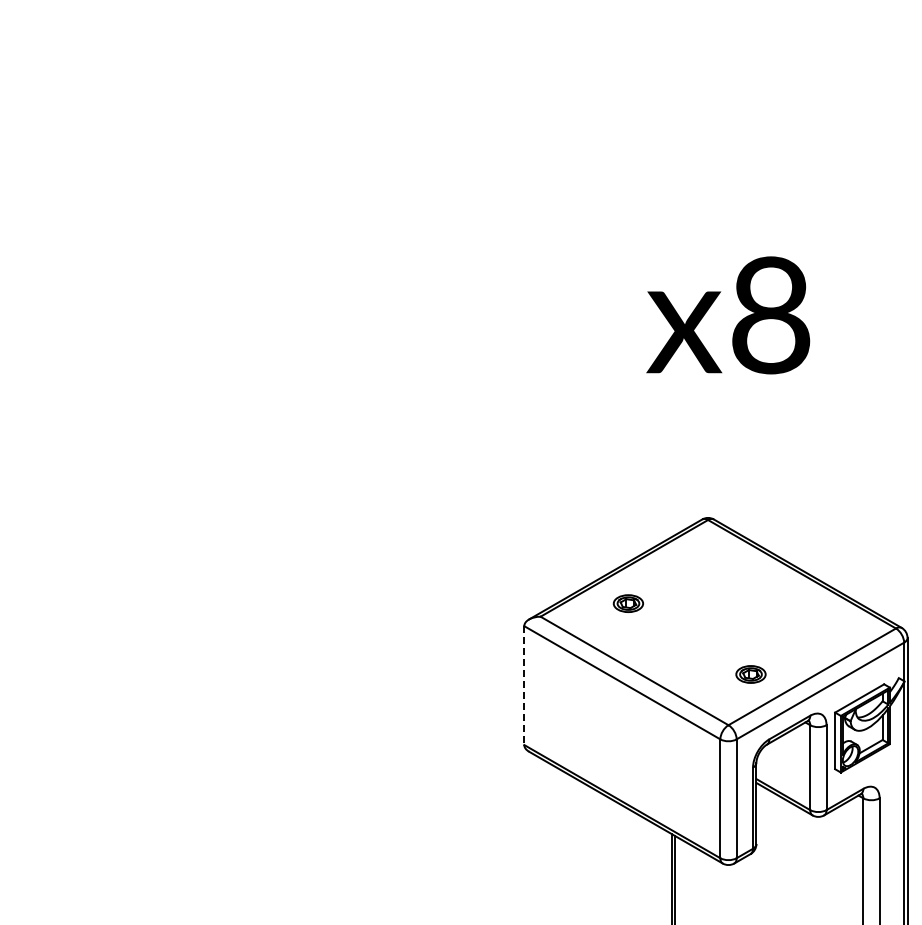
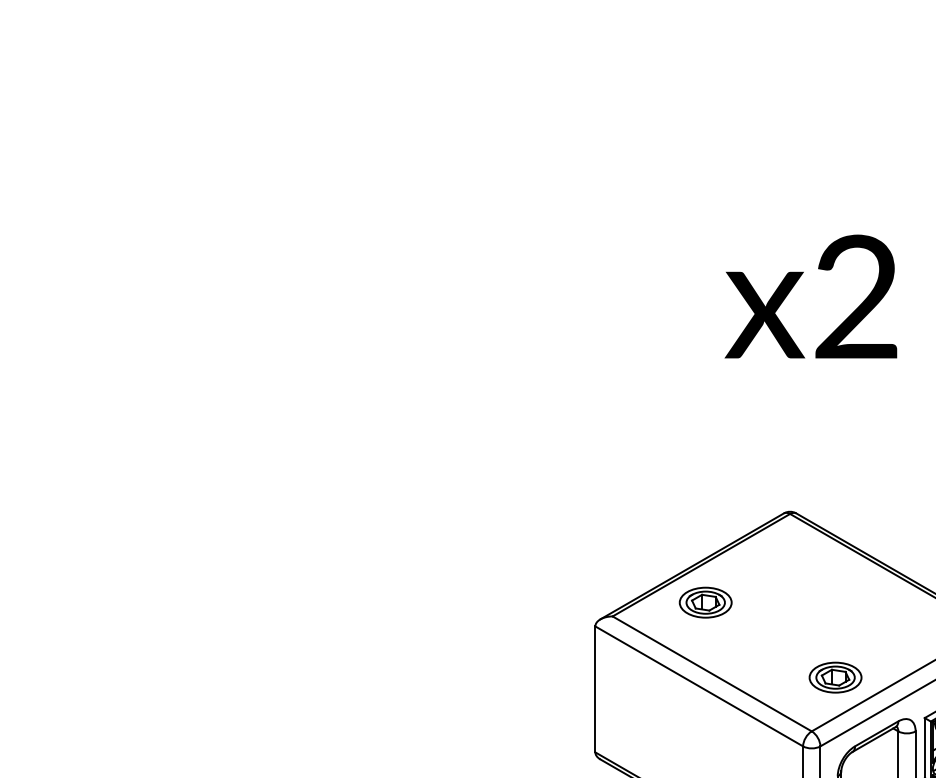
text: (771, 315) -> (857, 297), x8 -> x2
part: (628, 603) -> (705, 602), size x1.67
part: (750, 674) -> (835, 677), size x1.67
line: (524, 686) -> (595, 690), dashed -> solid

